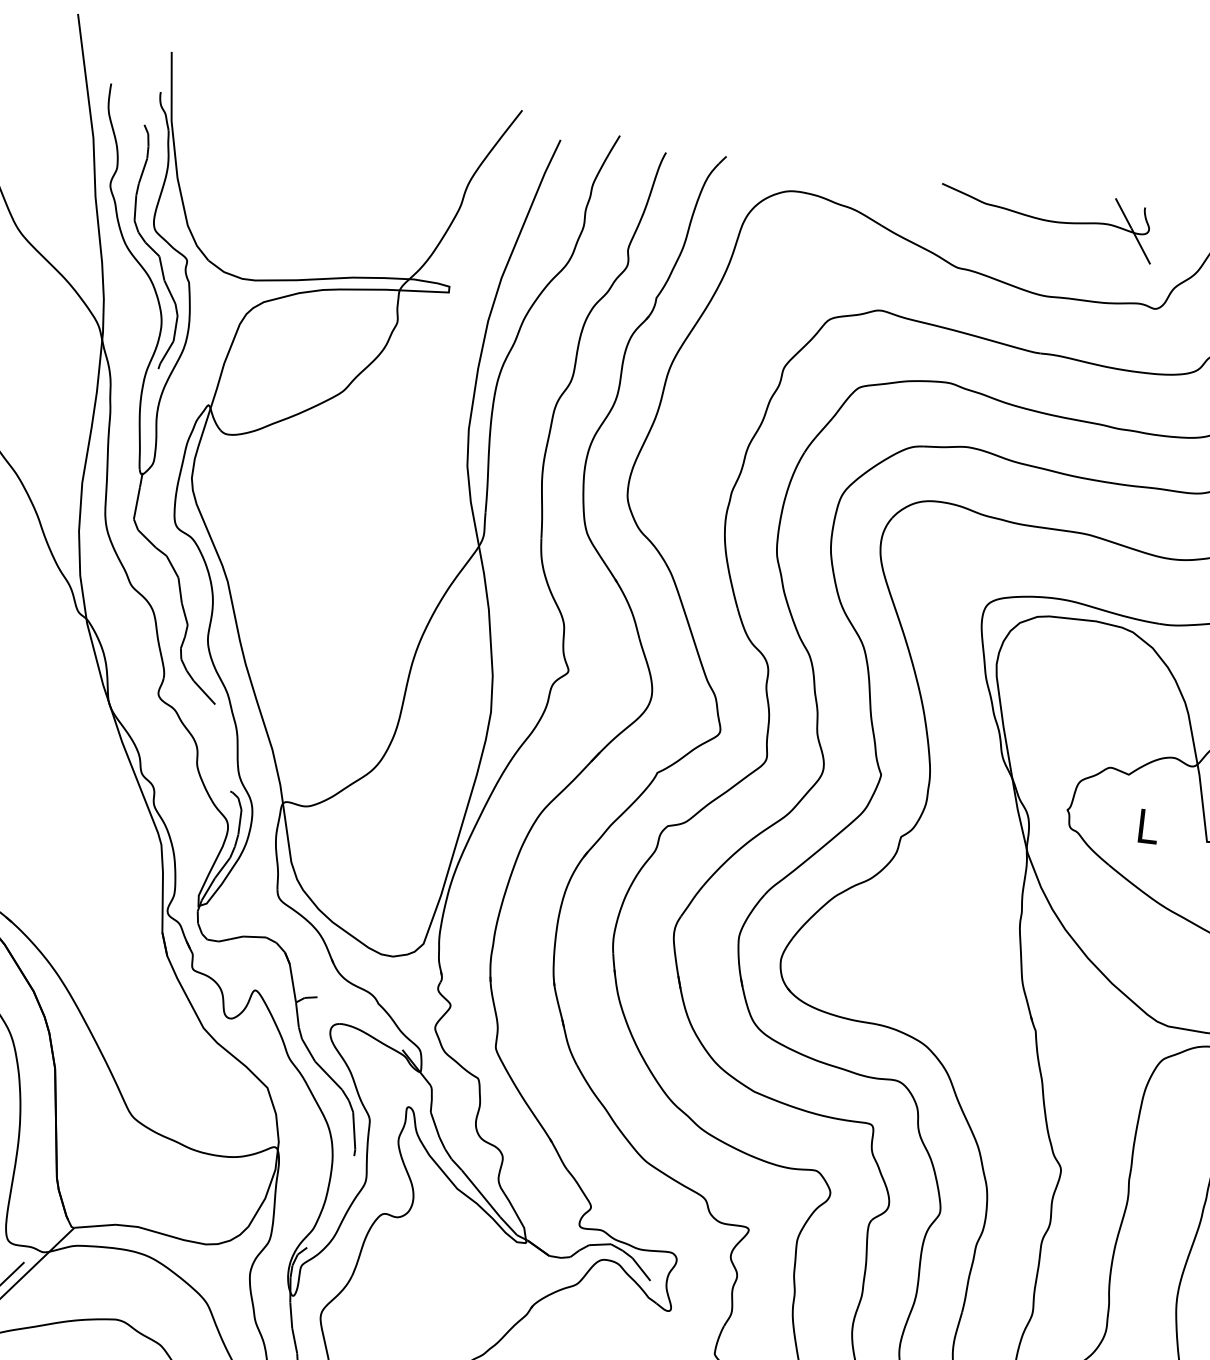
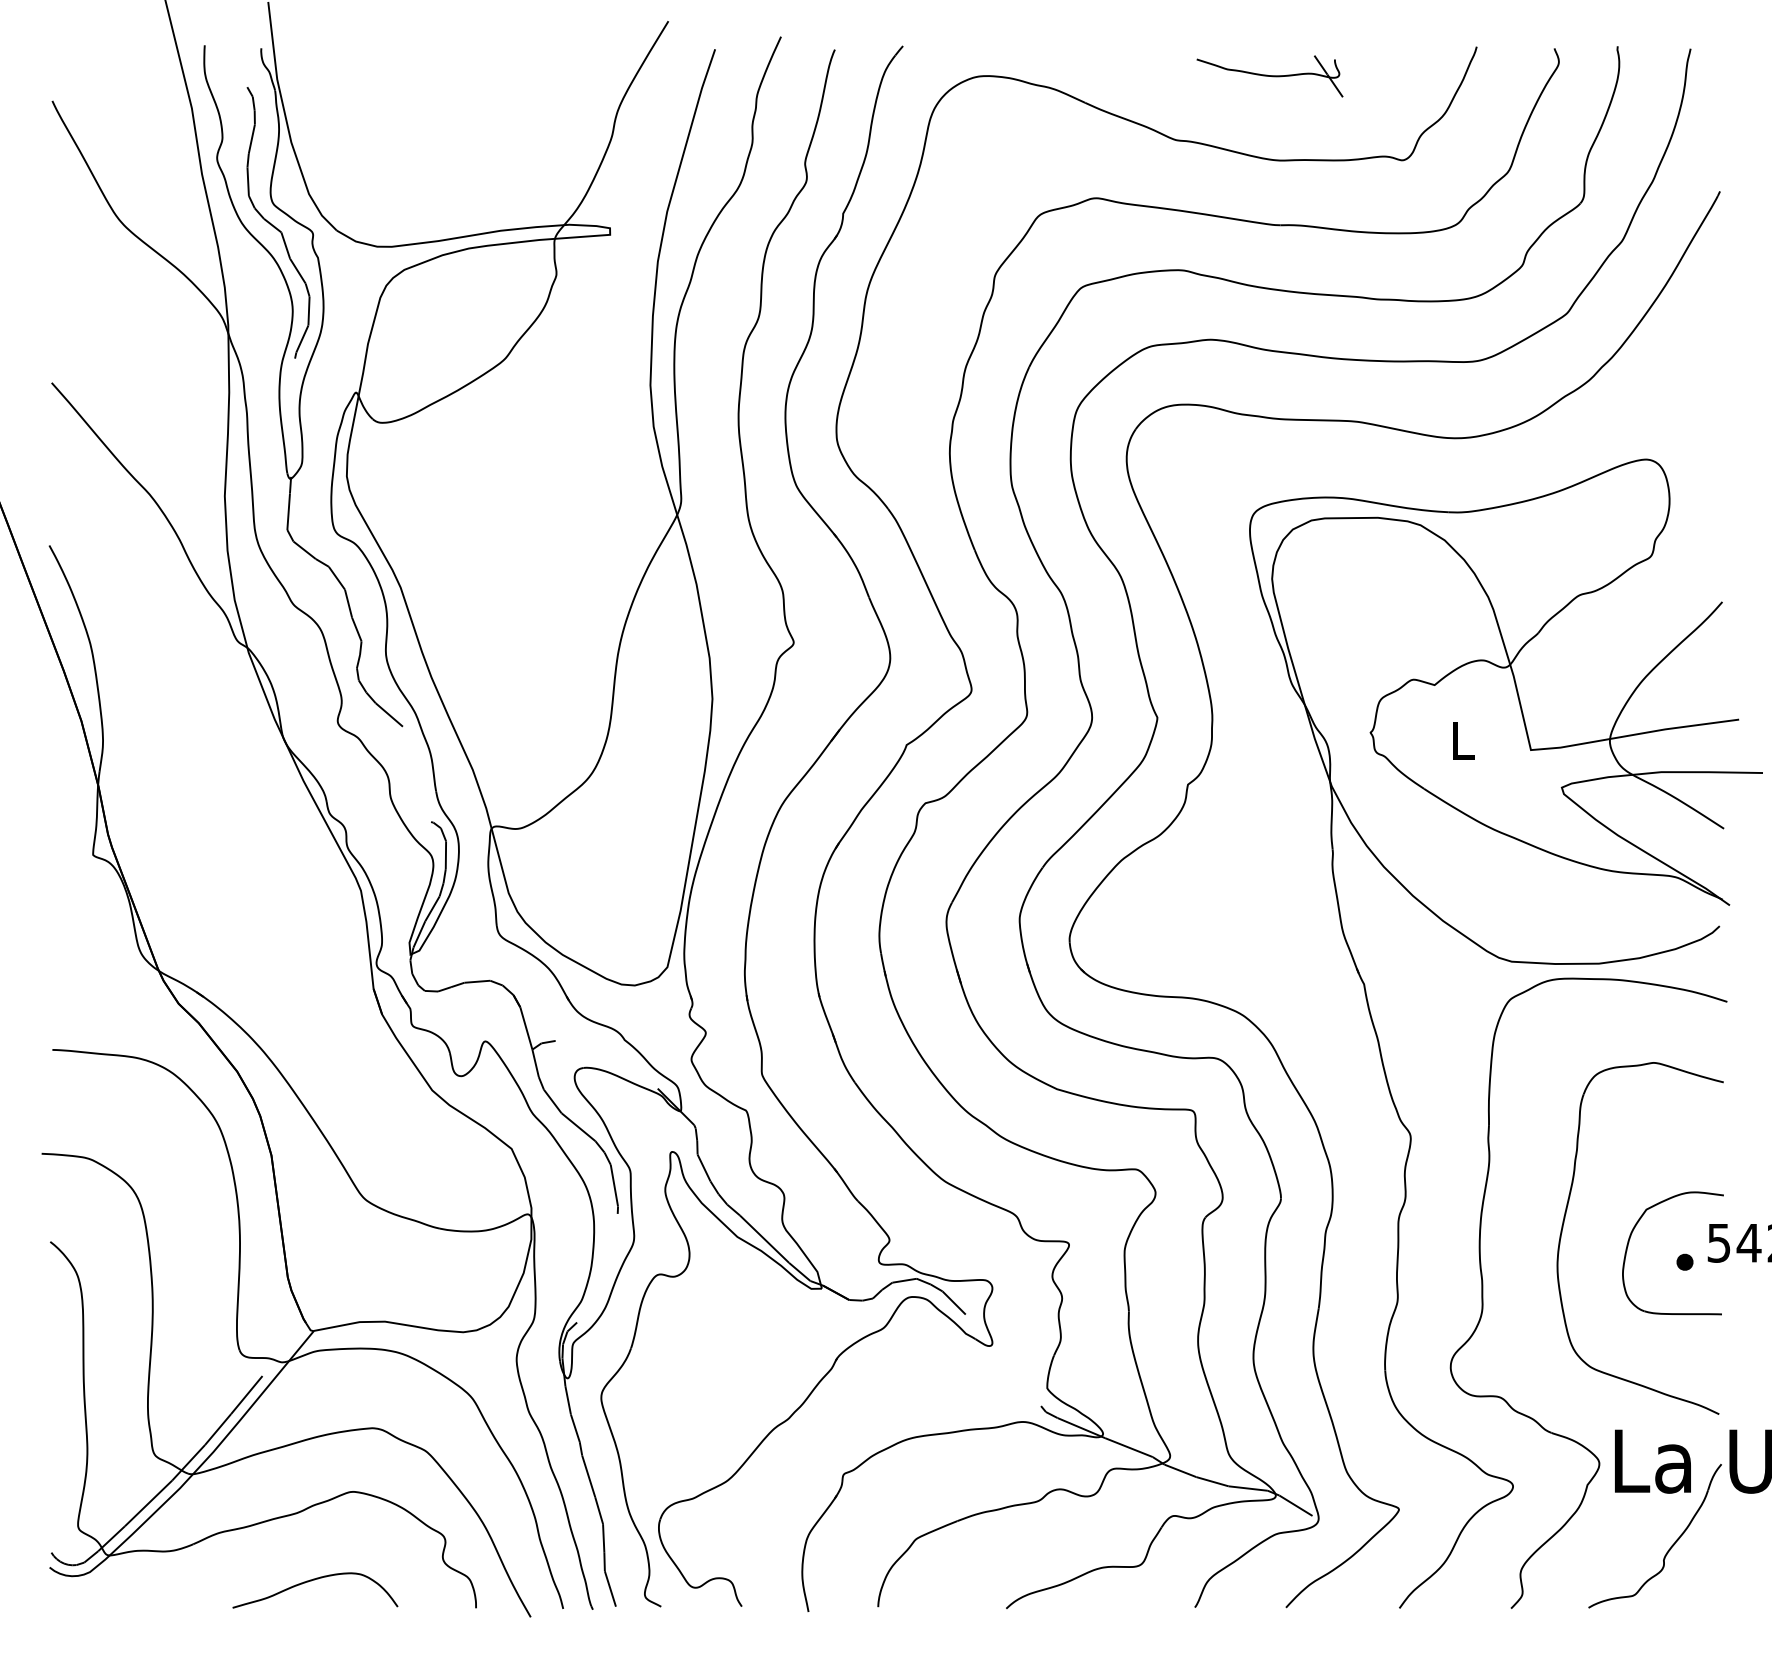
part: (1046, 221) -> (1269, 76), size x0.6

